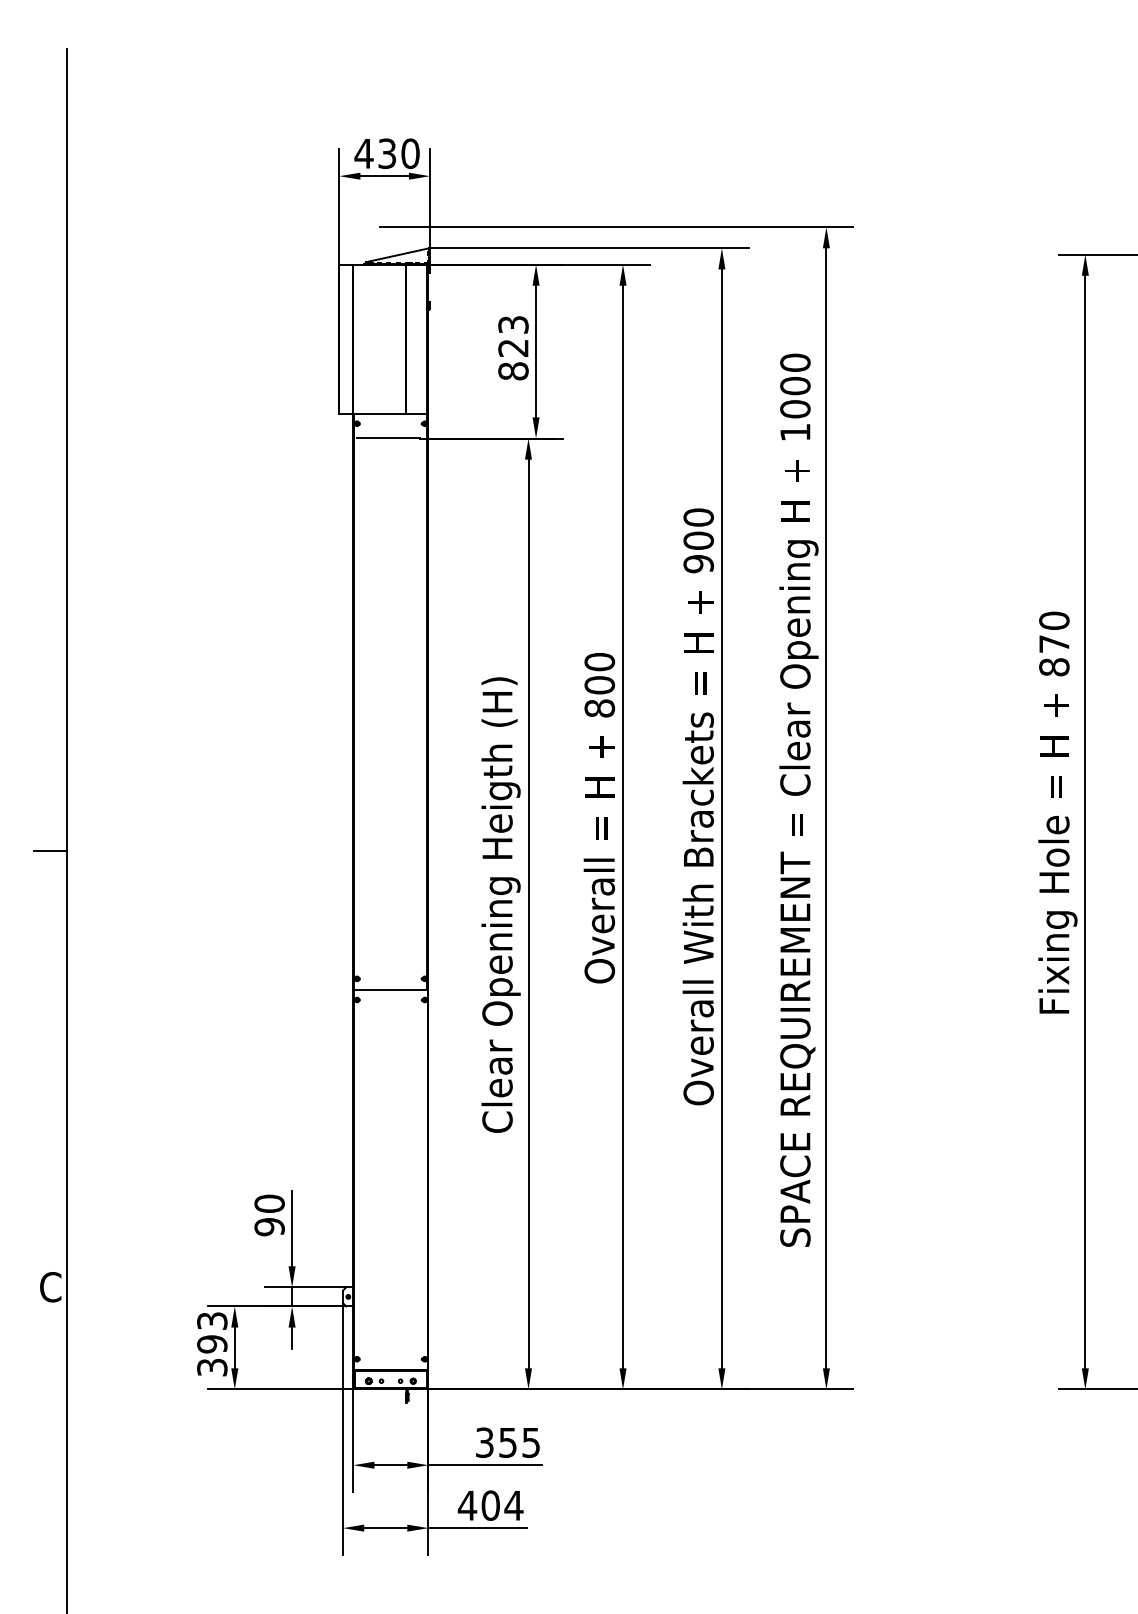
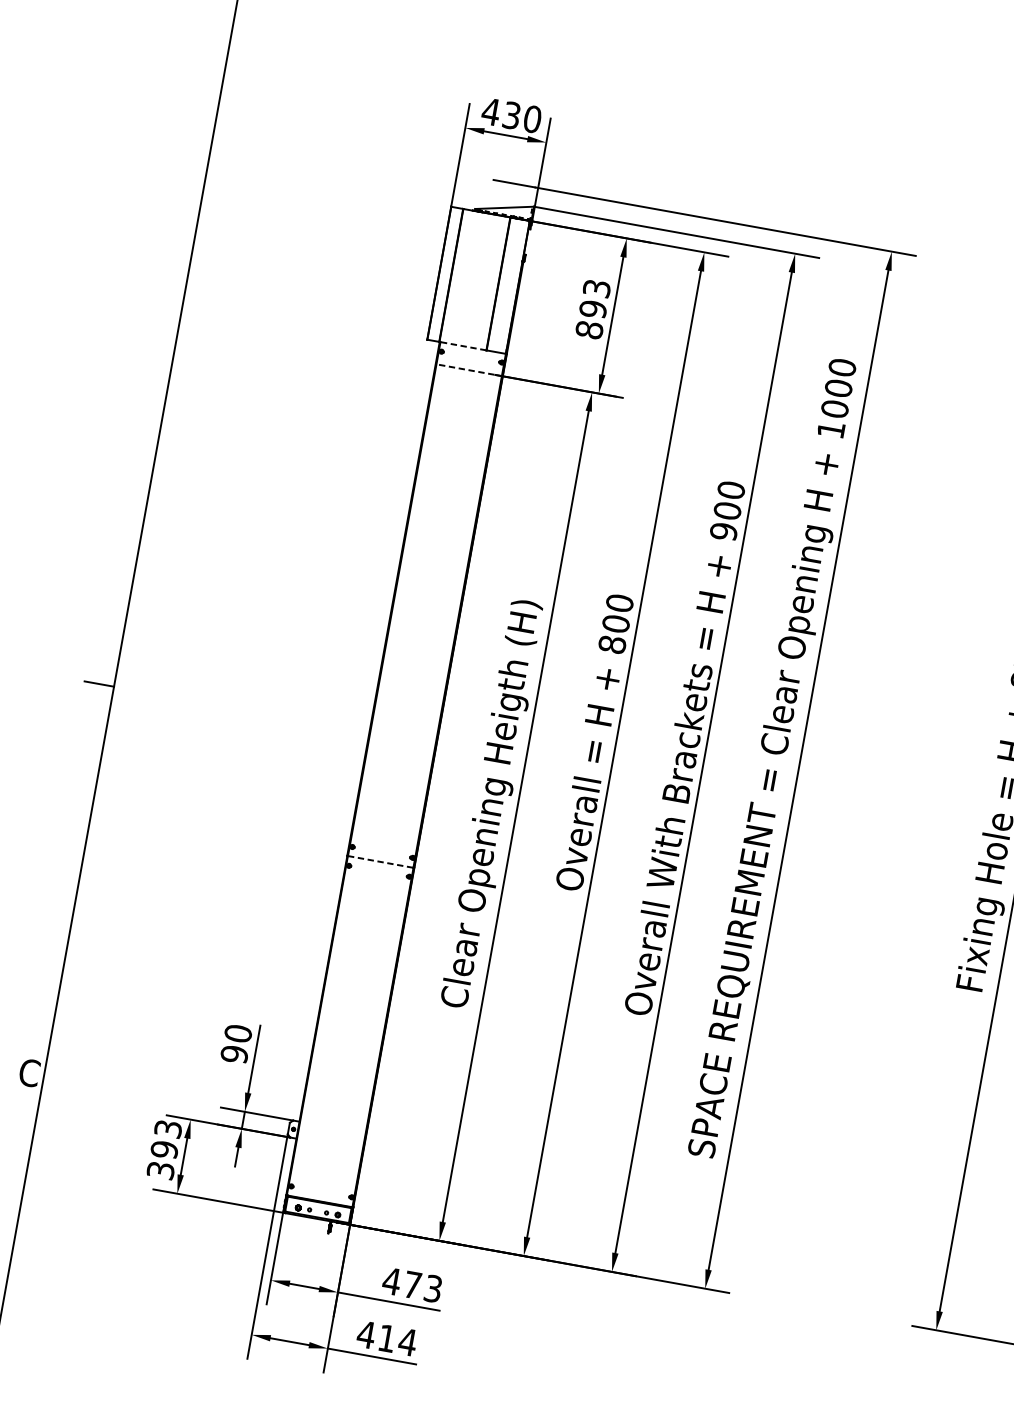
text: (513, 348) -> (593, 309), 823 -> 893
line: (378, 413) -> (462, 345), solid -> dashed
line: (388, 438) -> (467, 369), solid -> dashed
line: (390, 989) -> (380, 861), solid -> dashed
text: (507, 1442) -> (412, 1284), 355 -> 473
text: (490, 1505) -> (386, 1338), 404 -> 414

